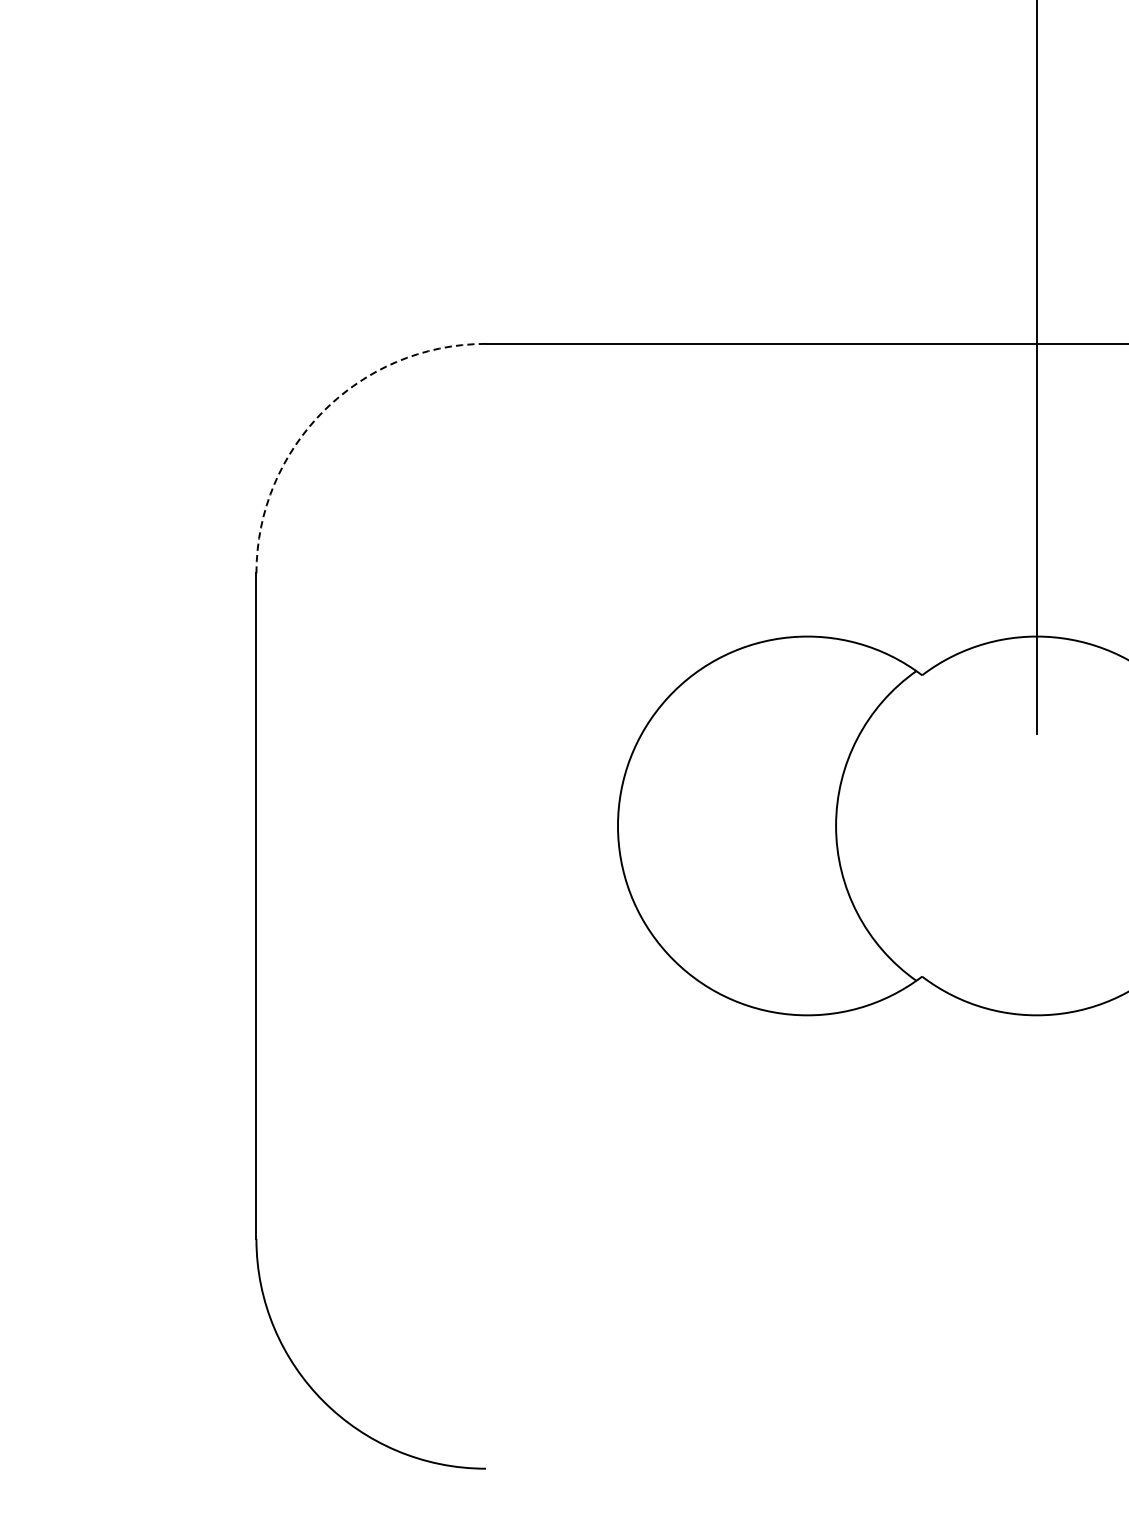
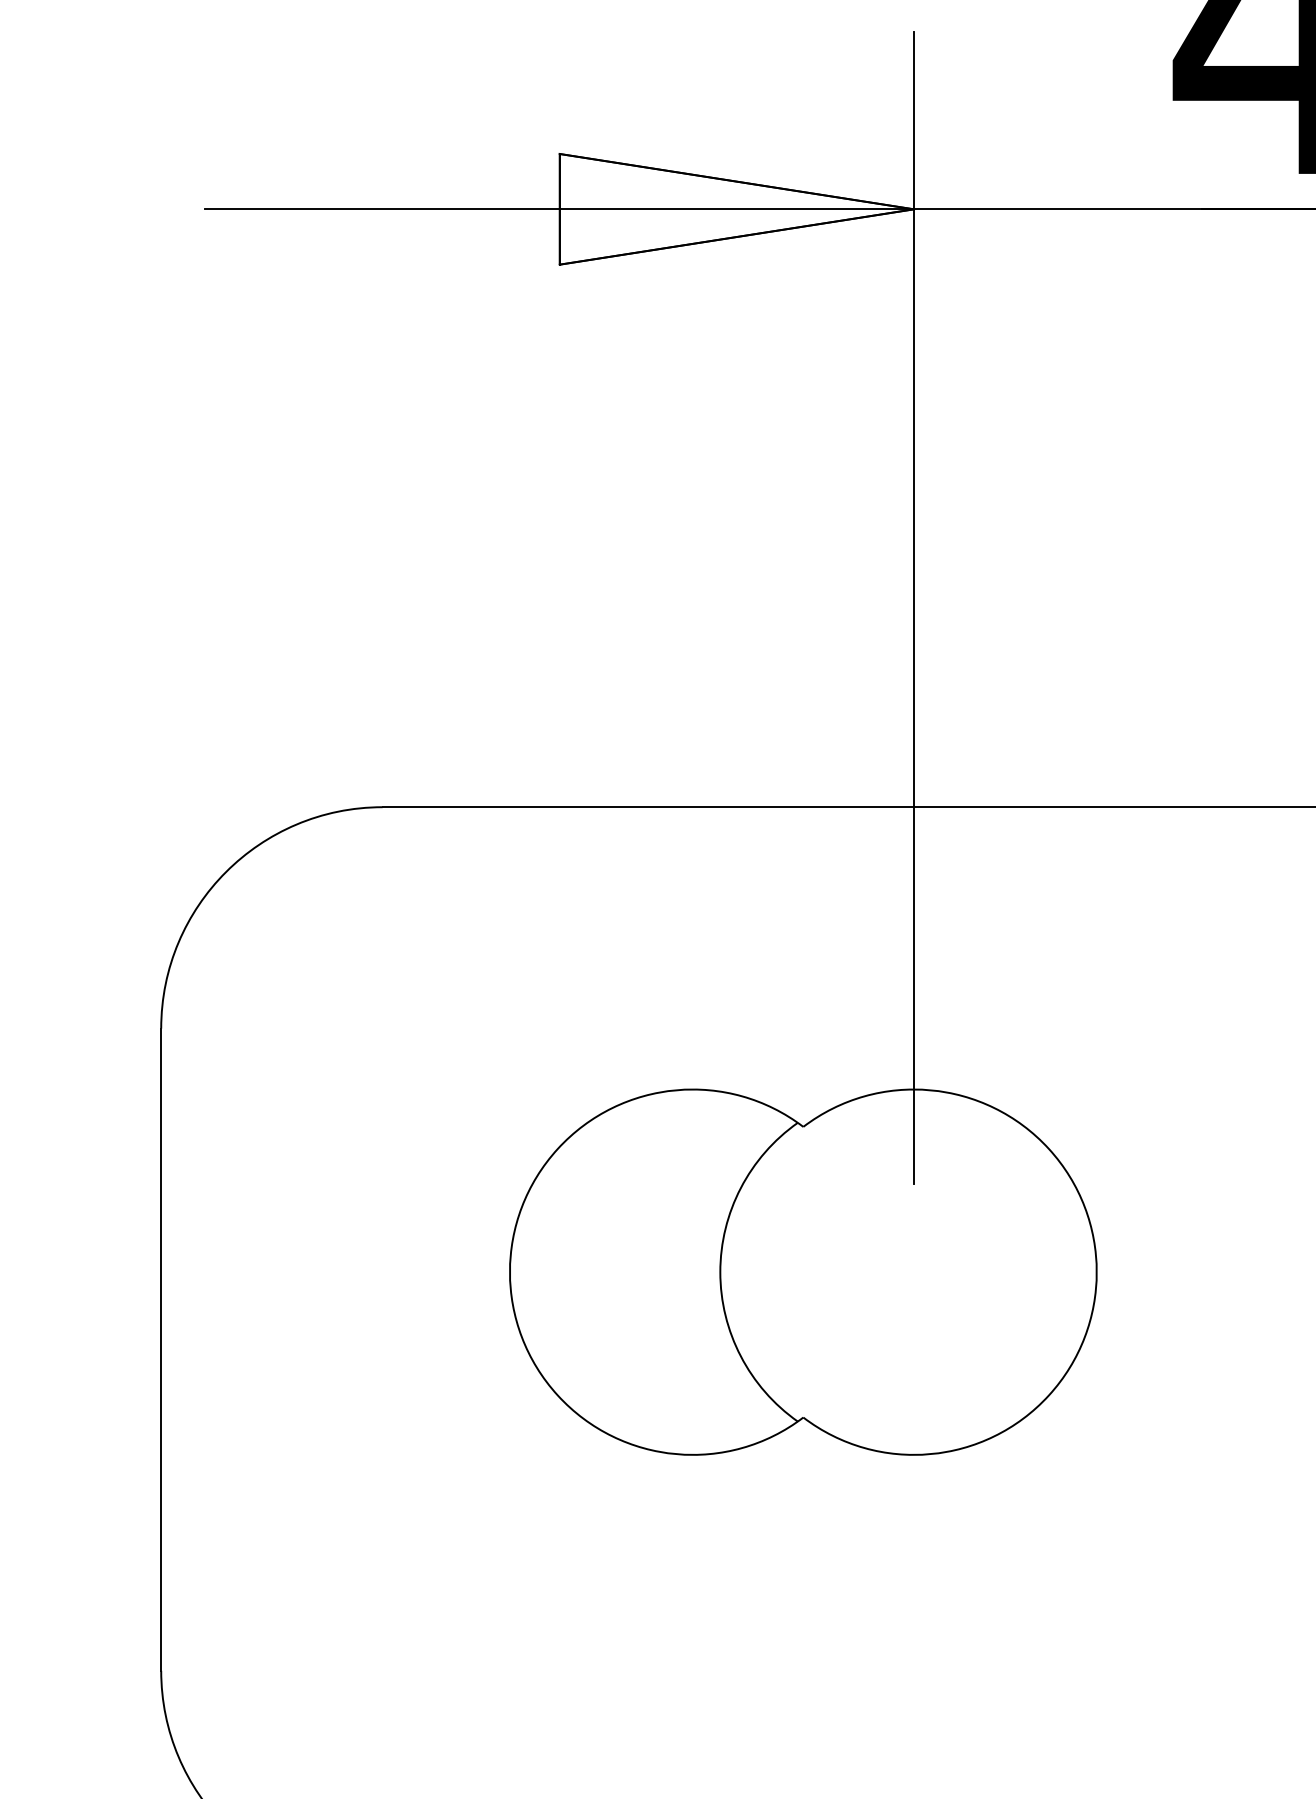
arc: (324, 411) -> (226, 872), dashed -> solid

